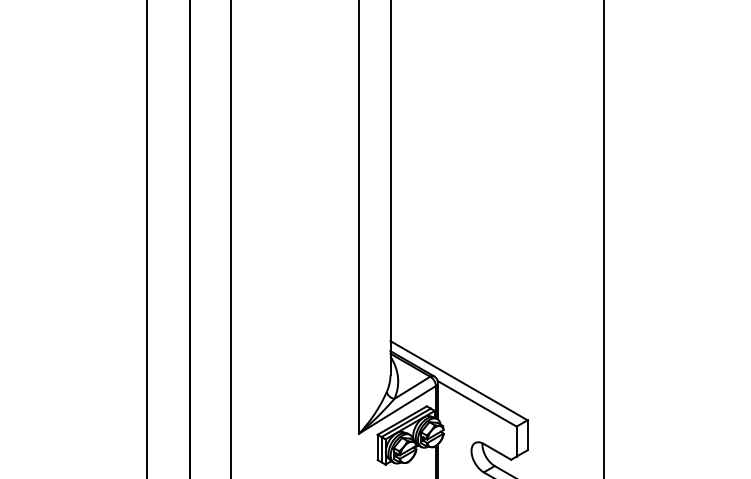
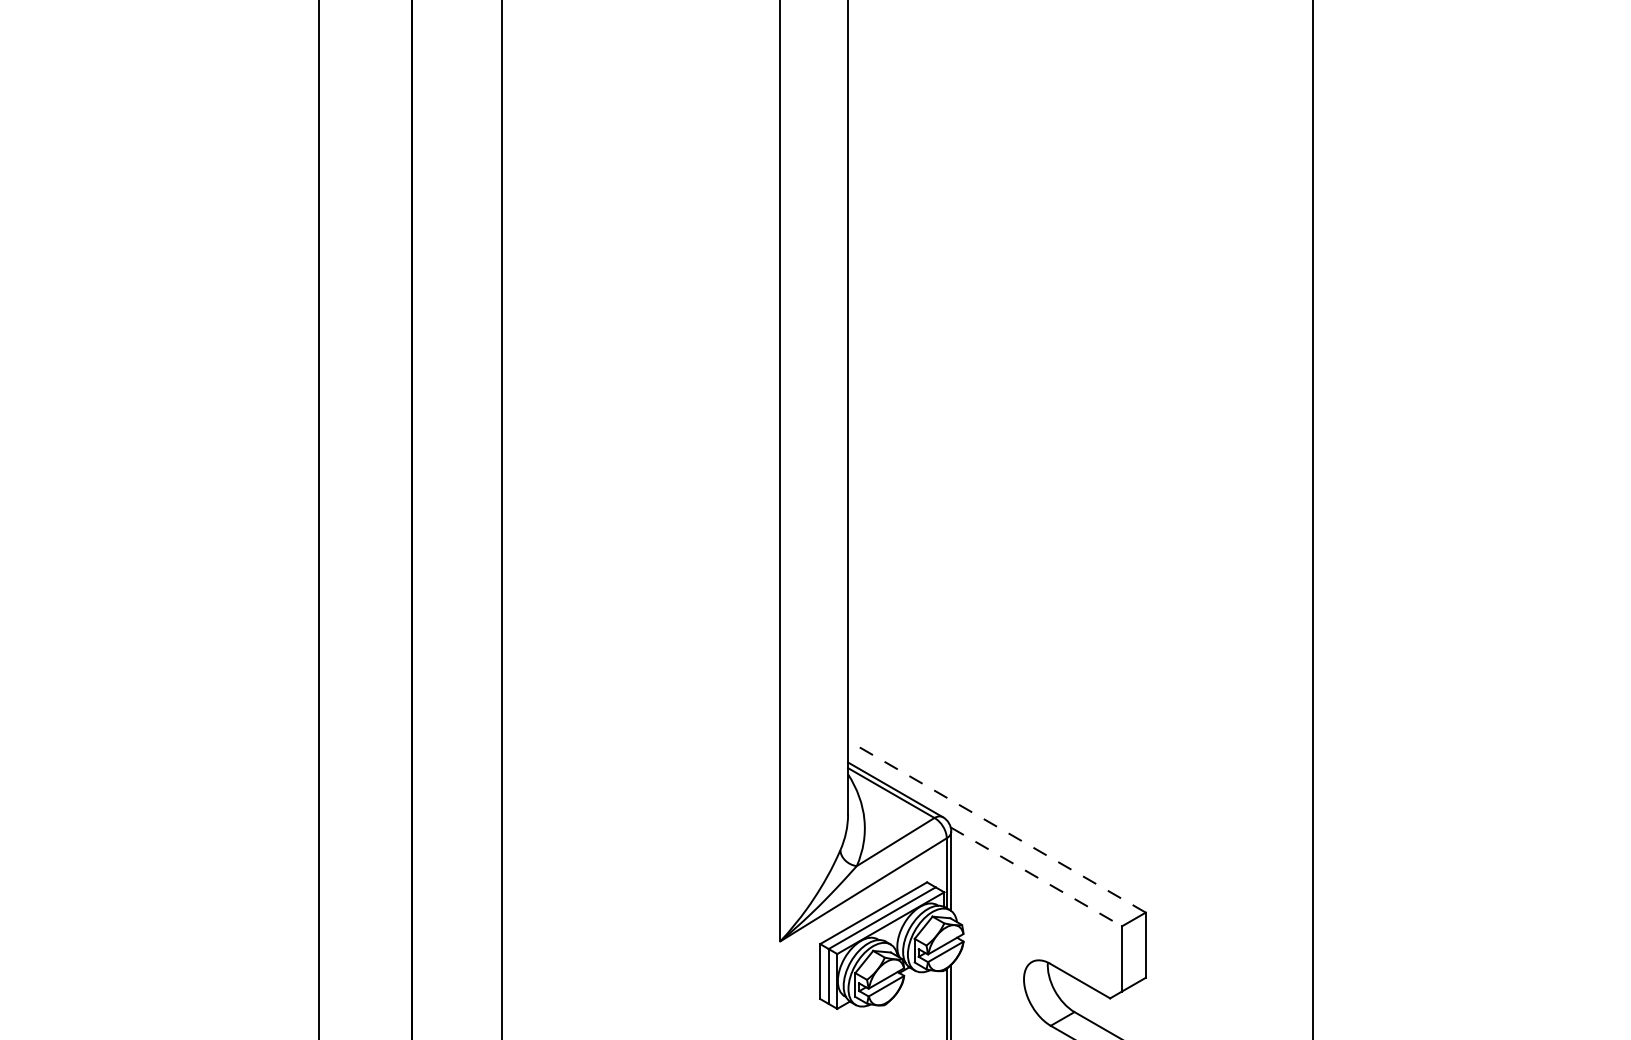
line: (458, 380) -> (995, 826), solid -> dashed
line: (477, 403) -> (1037, 876), solid -> dashed

